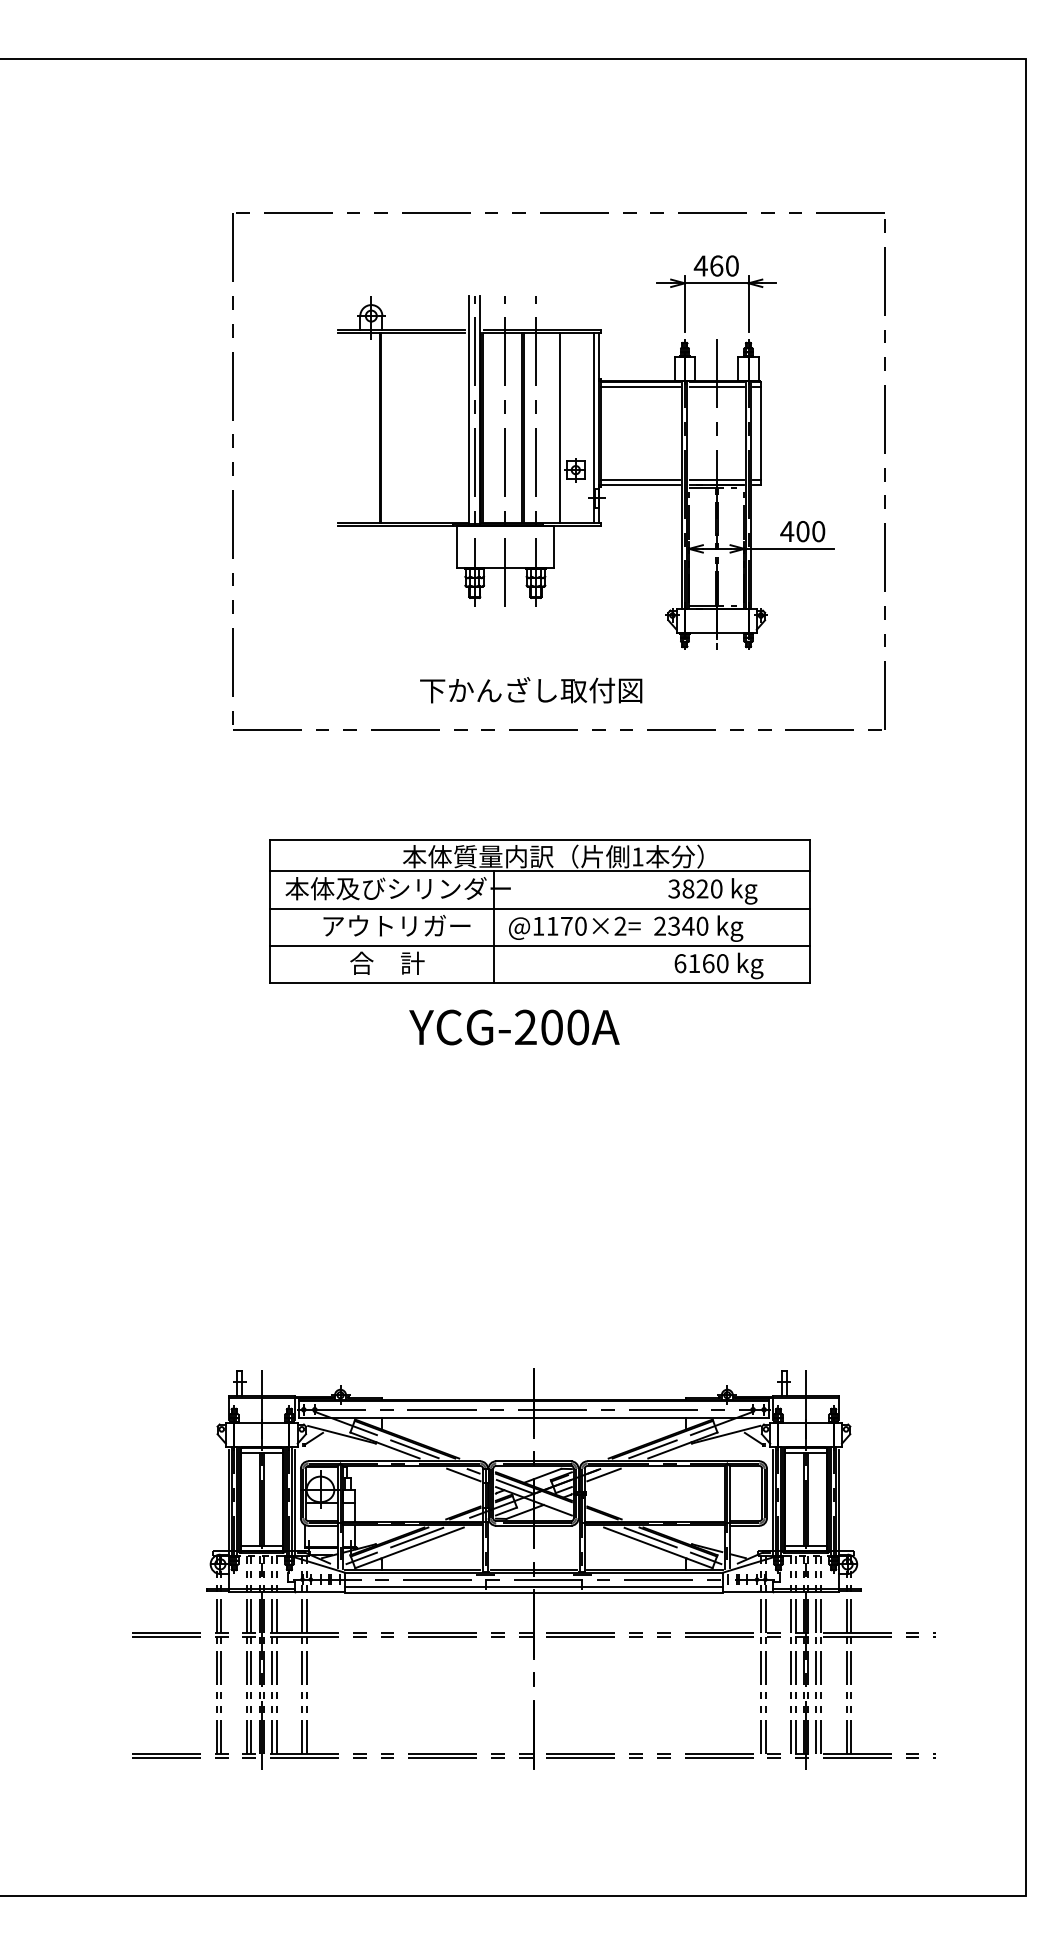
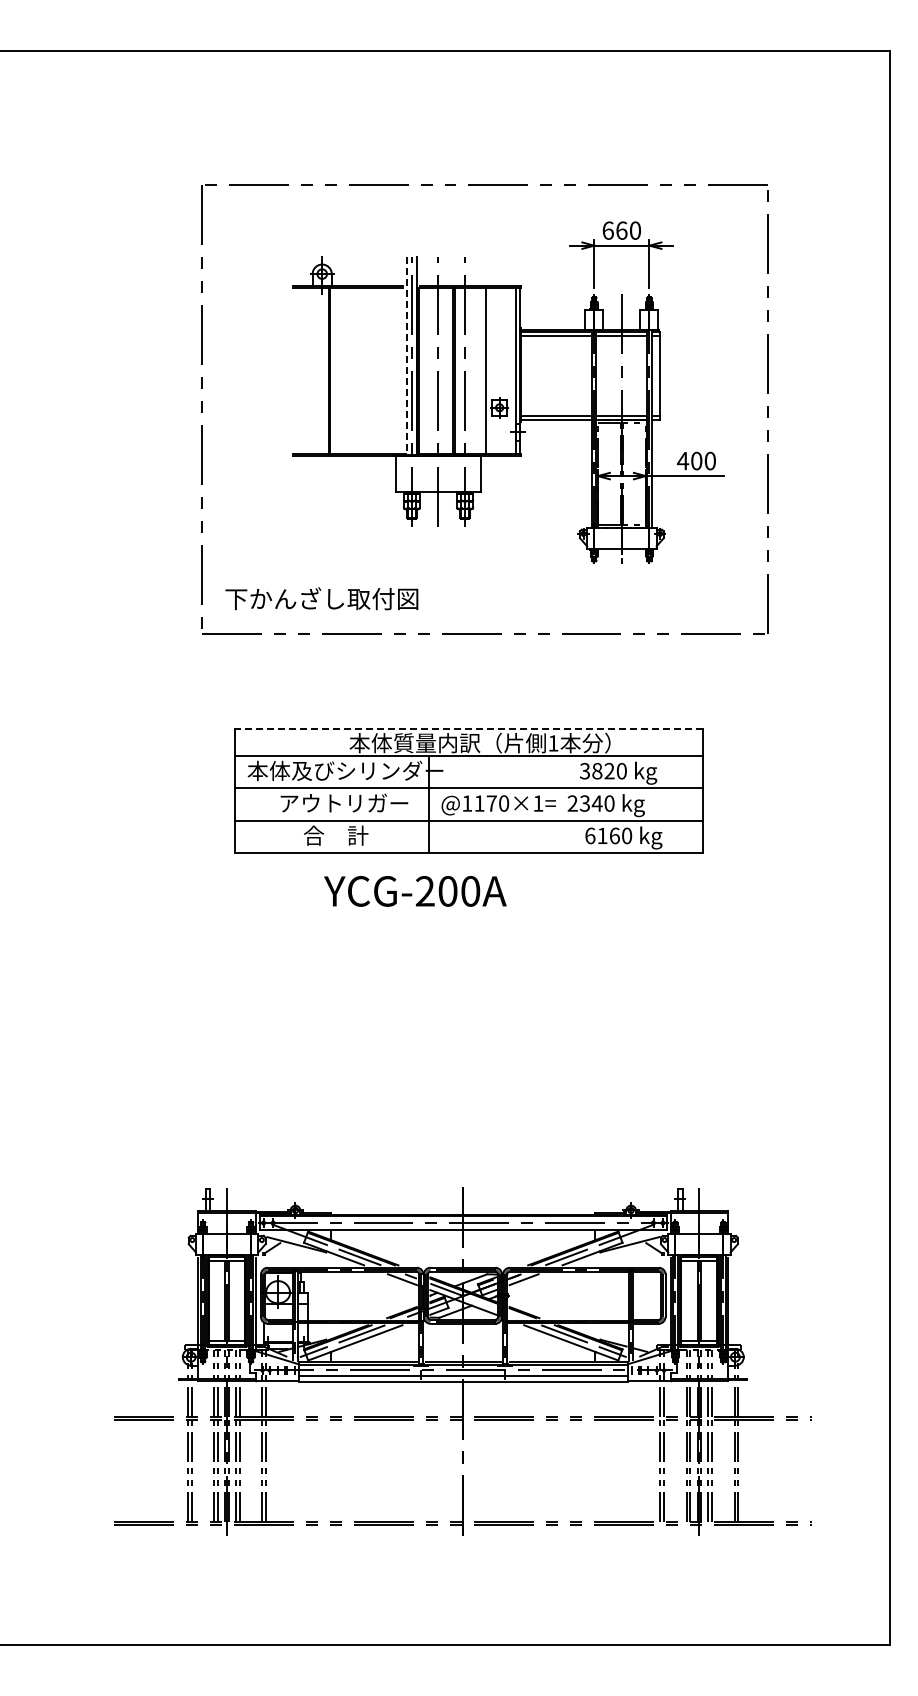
text: (701, 265) -> (608, 230), 460 -> 660
line: (469, 411) -> (407, 356), solid -> dashed
text: (530, 689) -> (321, 598), moved
line: (539, 839) -> (468, 728), solid -> dashed
text: (620, 926) -> (538, 803), @1170×2= -> @1170×1=
text: (514, 1027) -> (415, 891), moved

